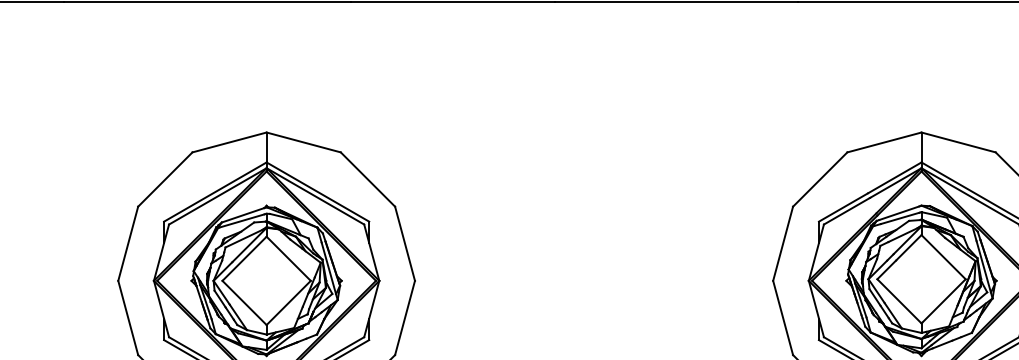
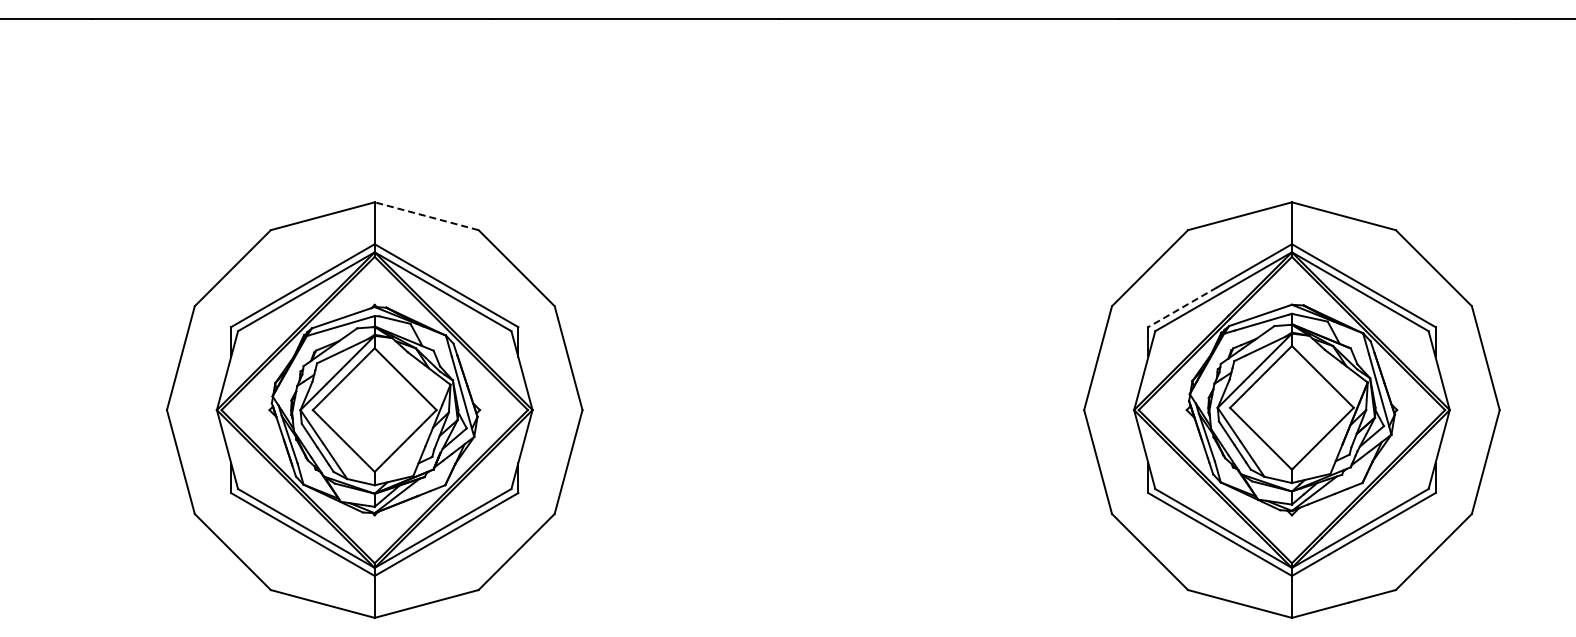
line: (303, 142) -> (426, 216), solid -> dashed
line: (843, 207) -> (1182, 307), solid -> dashed

